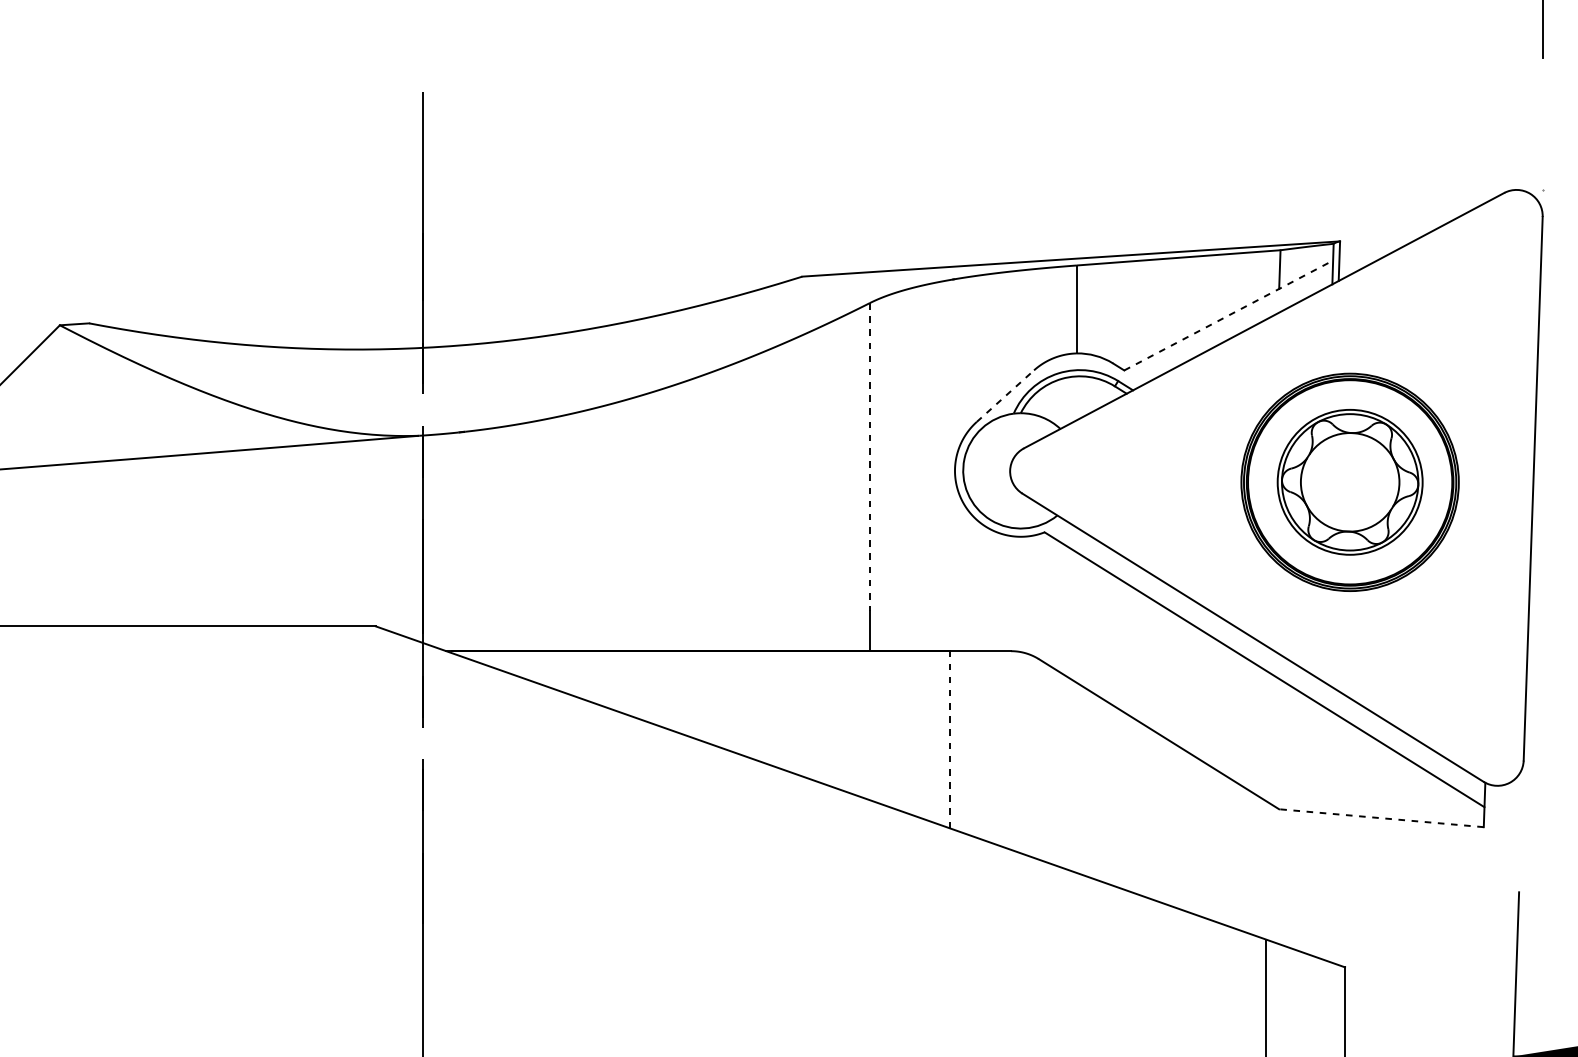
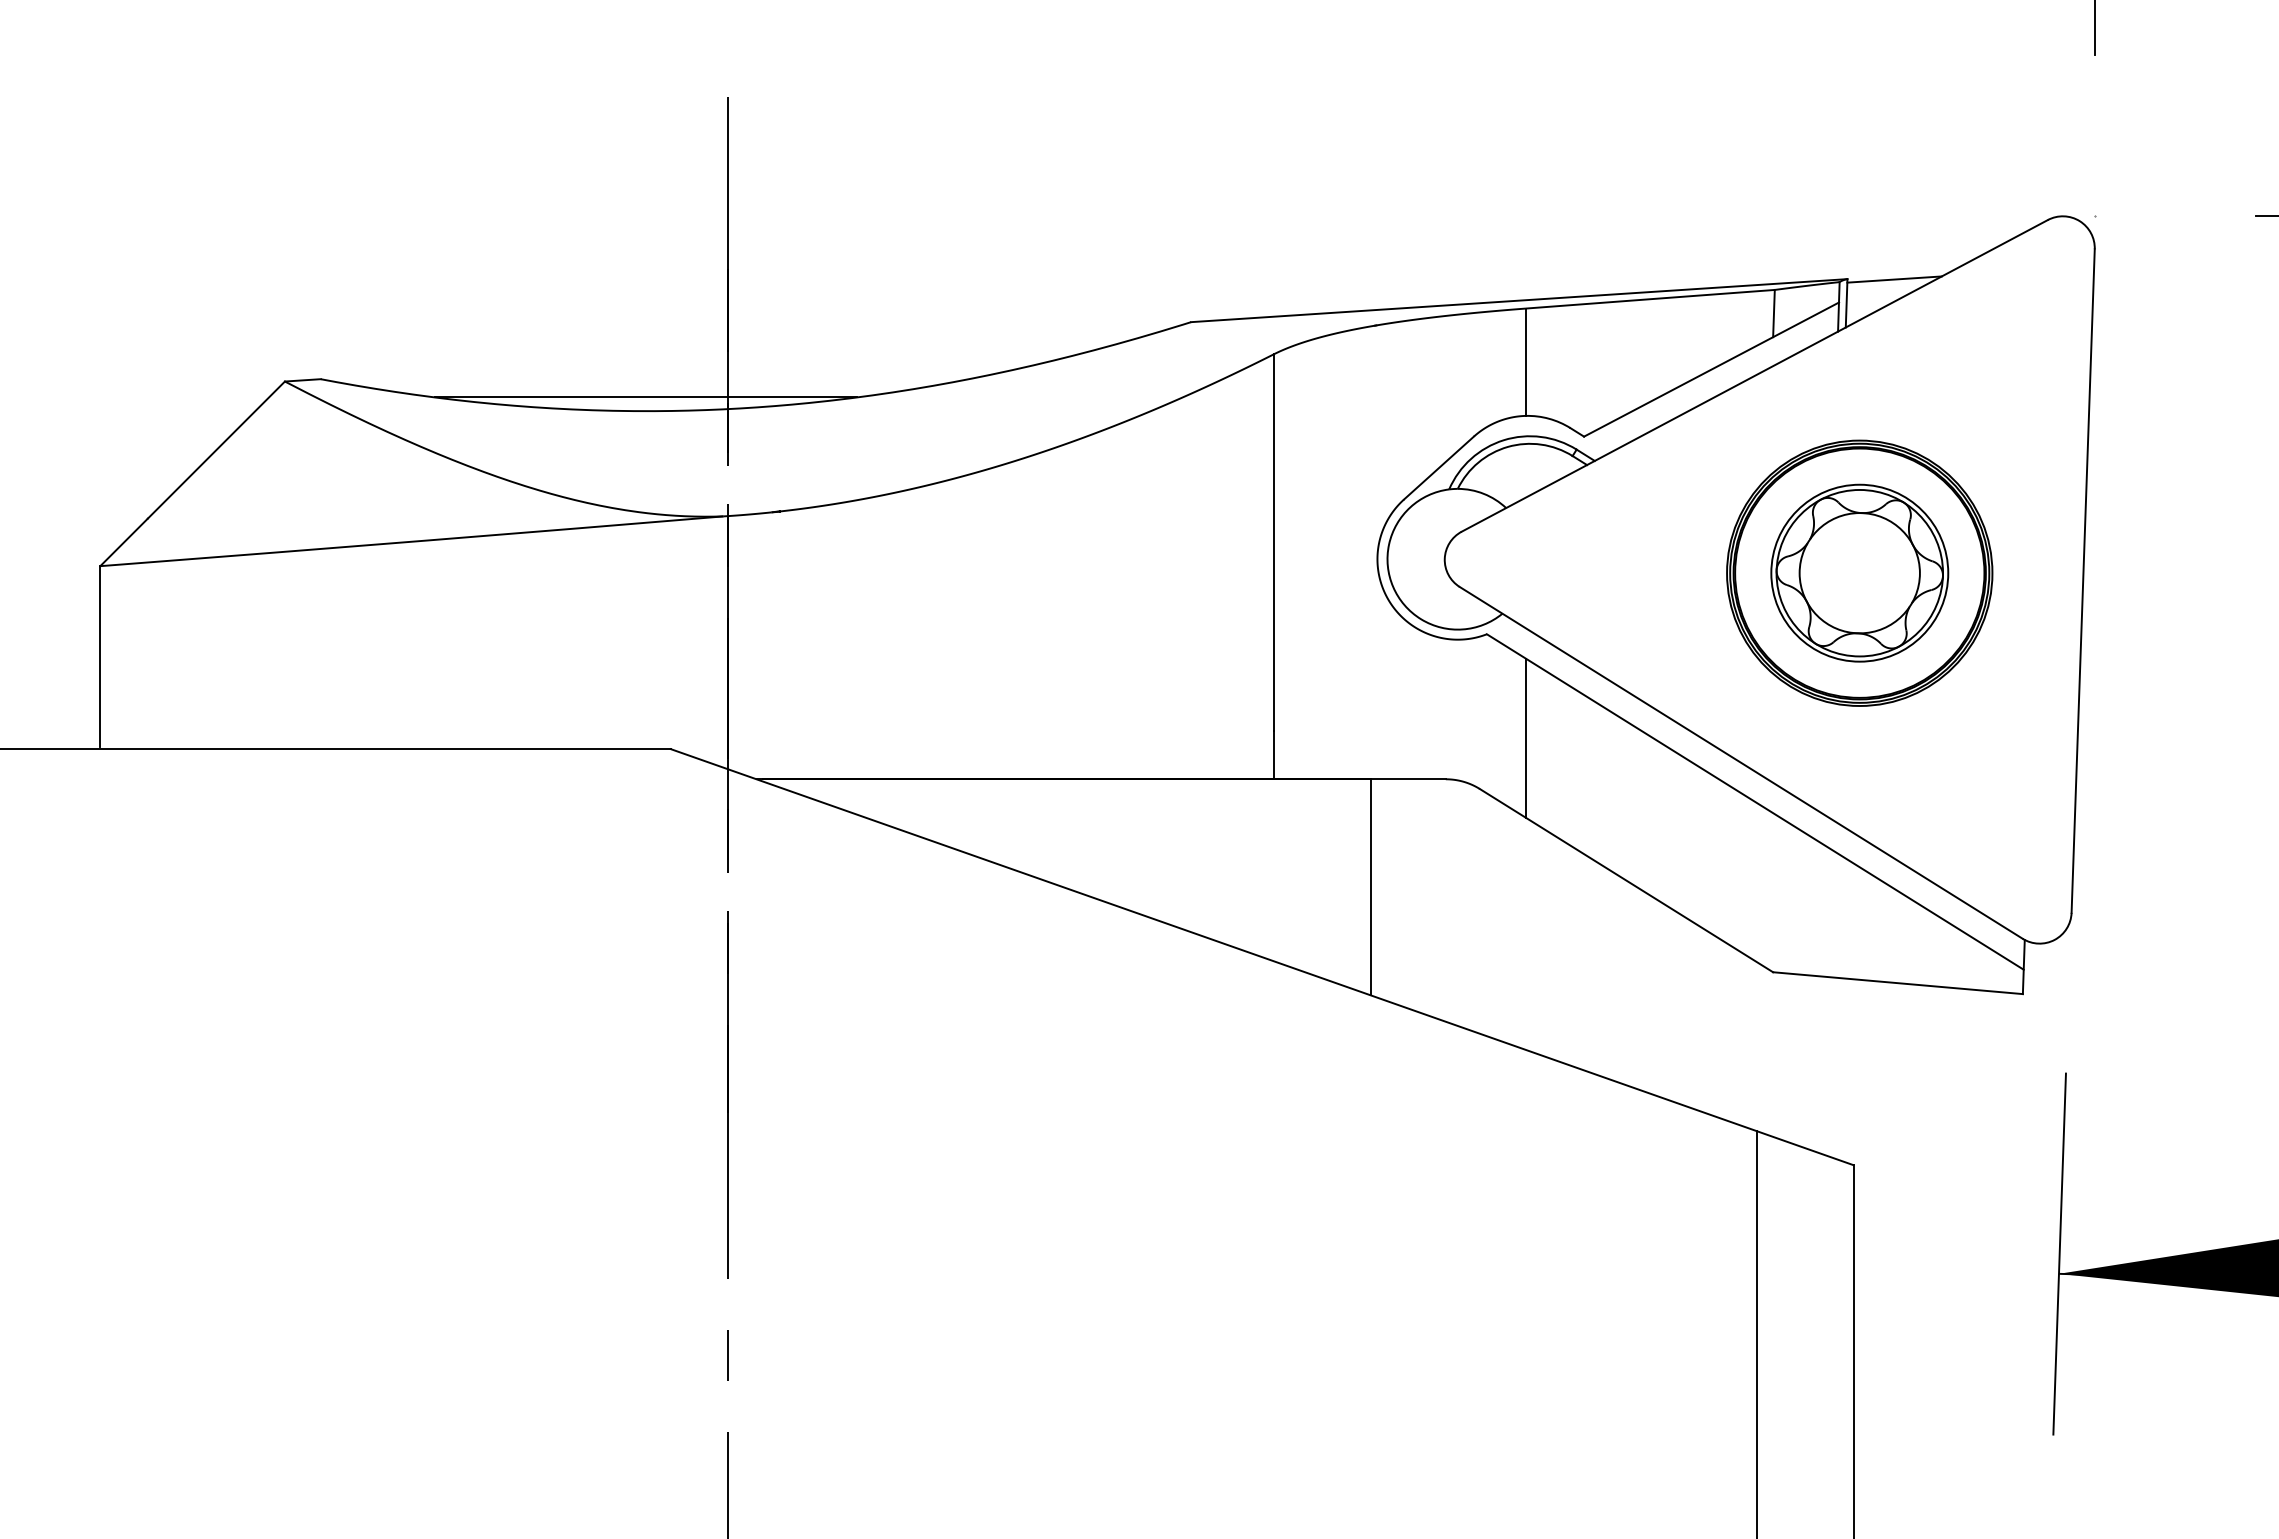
line: (1378, 241) -> (1894, 279), added
line: (1229, 315) -> (1712, 369), dashed -> solid
line: (355, 338) -> (645, 397), added
line: (1005, 395) -> (1439, 467), dashed -> solid
line: (869, 457) -> (1273, 543), dashed -> solid
line: (1076, 616) -> (1525, 737), added
line: (949, 739) -> (1370, 886), dashed -> solid
line: (1381, 818) -> (1897, 983), dashed -> solid

